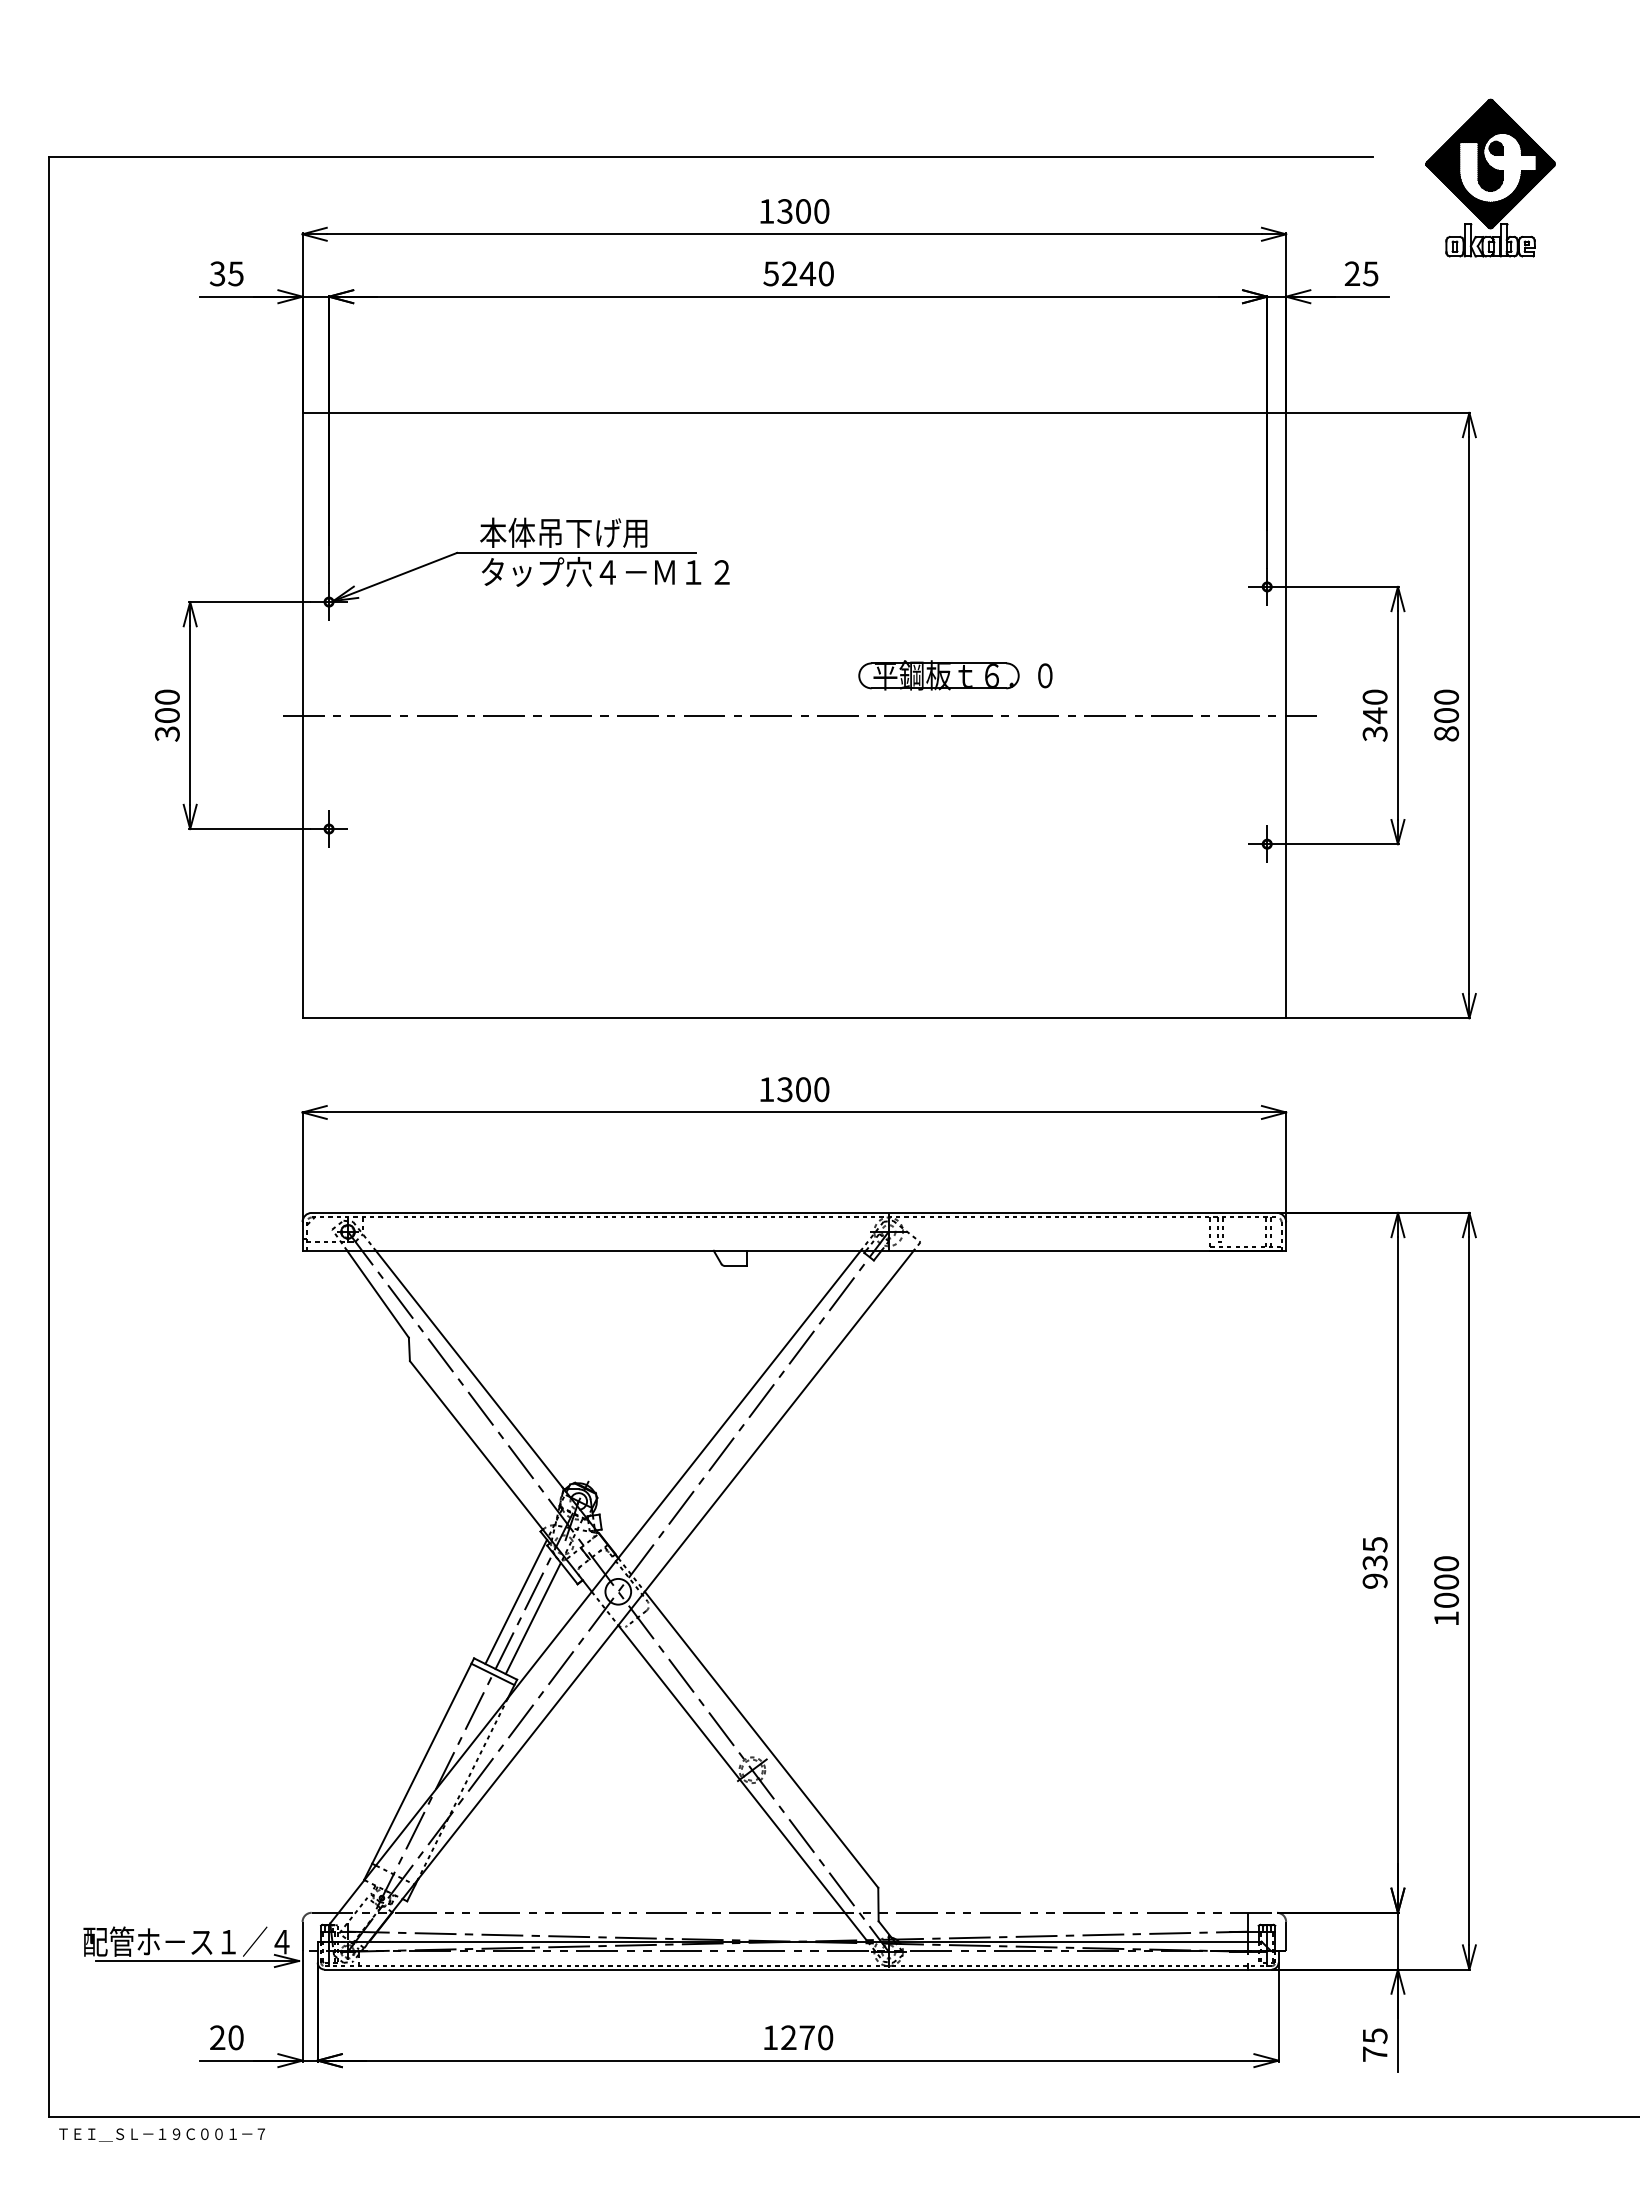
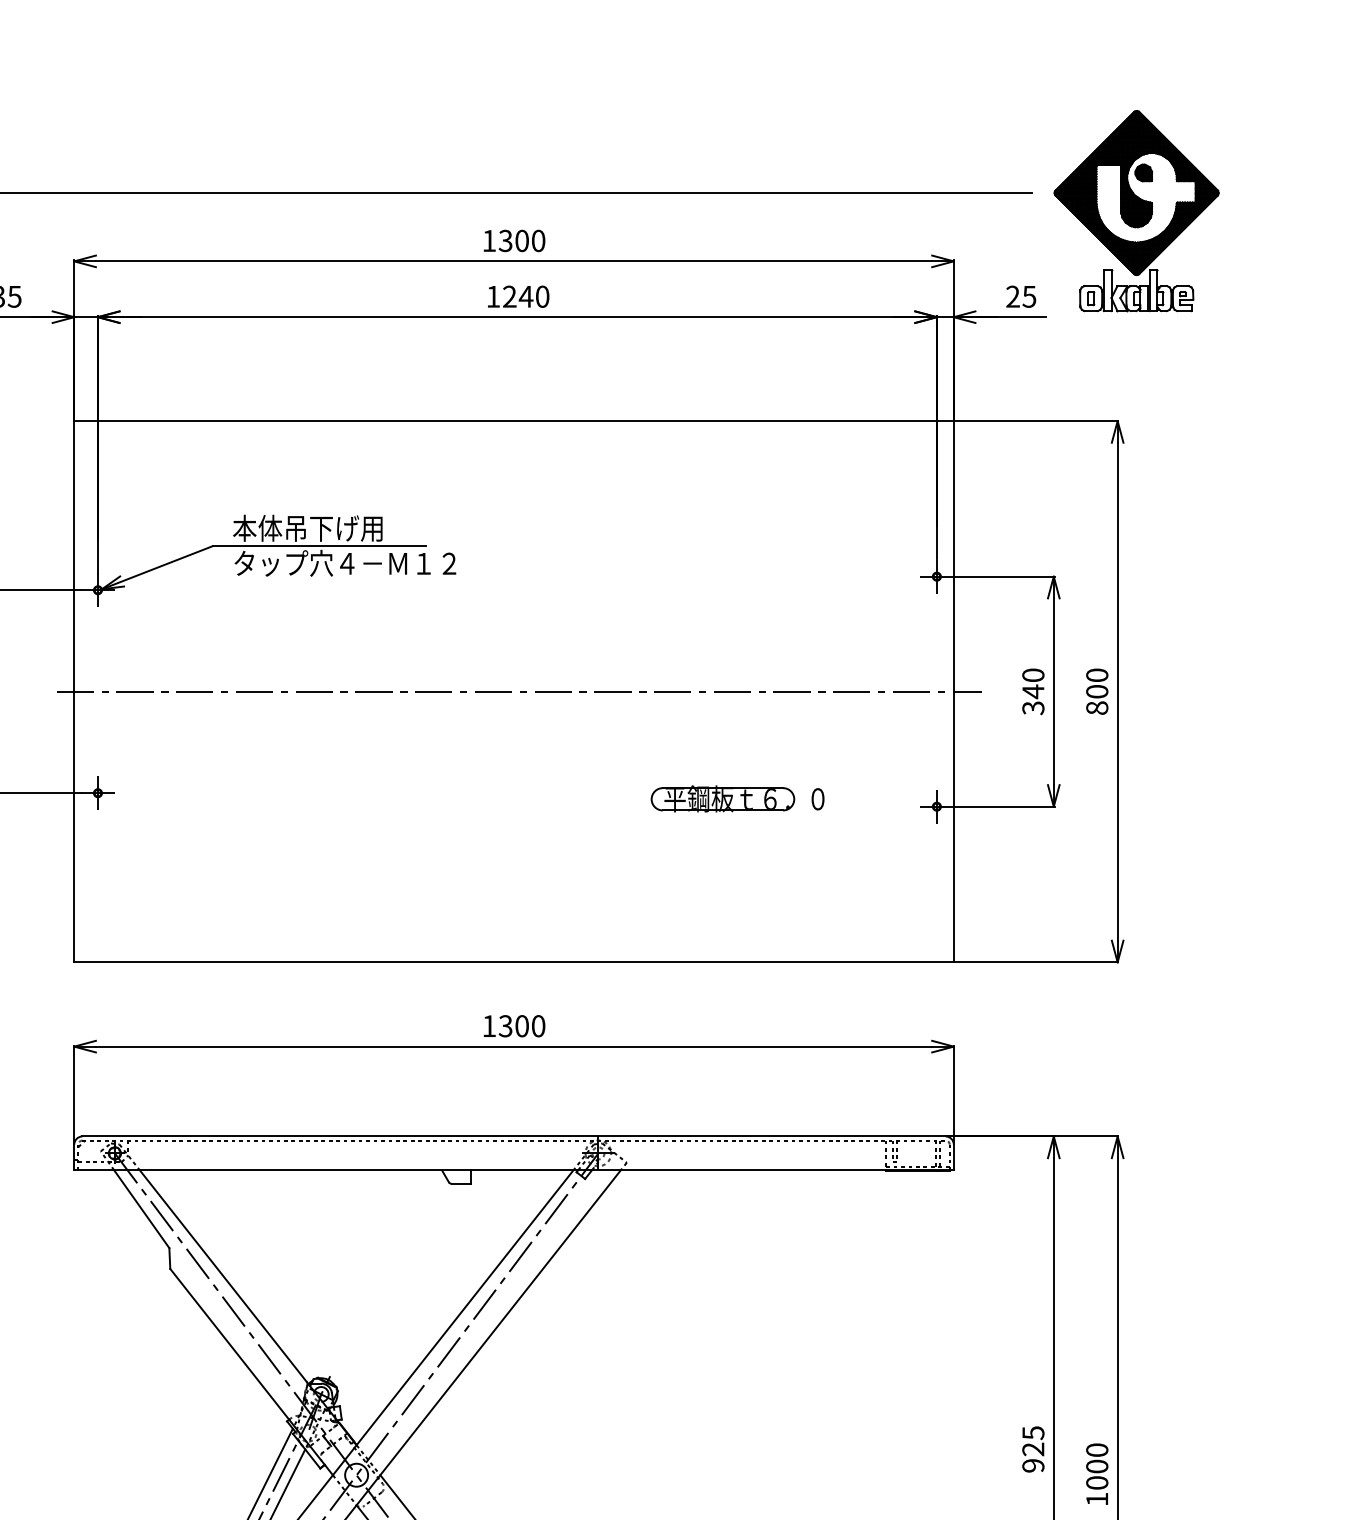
part: (1490, 178) -> (1136, 211), size x1.43
text: (770, 273) -> (492, 296), 5240 -> 1240
part: (955, 675) -> (737, 798), moved
text: (1375, 1562) -> (1033, 1449), 935 -> 925

